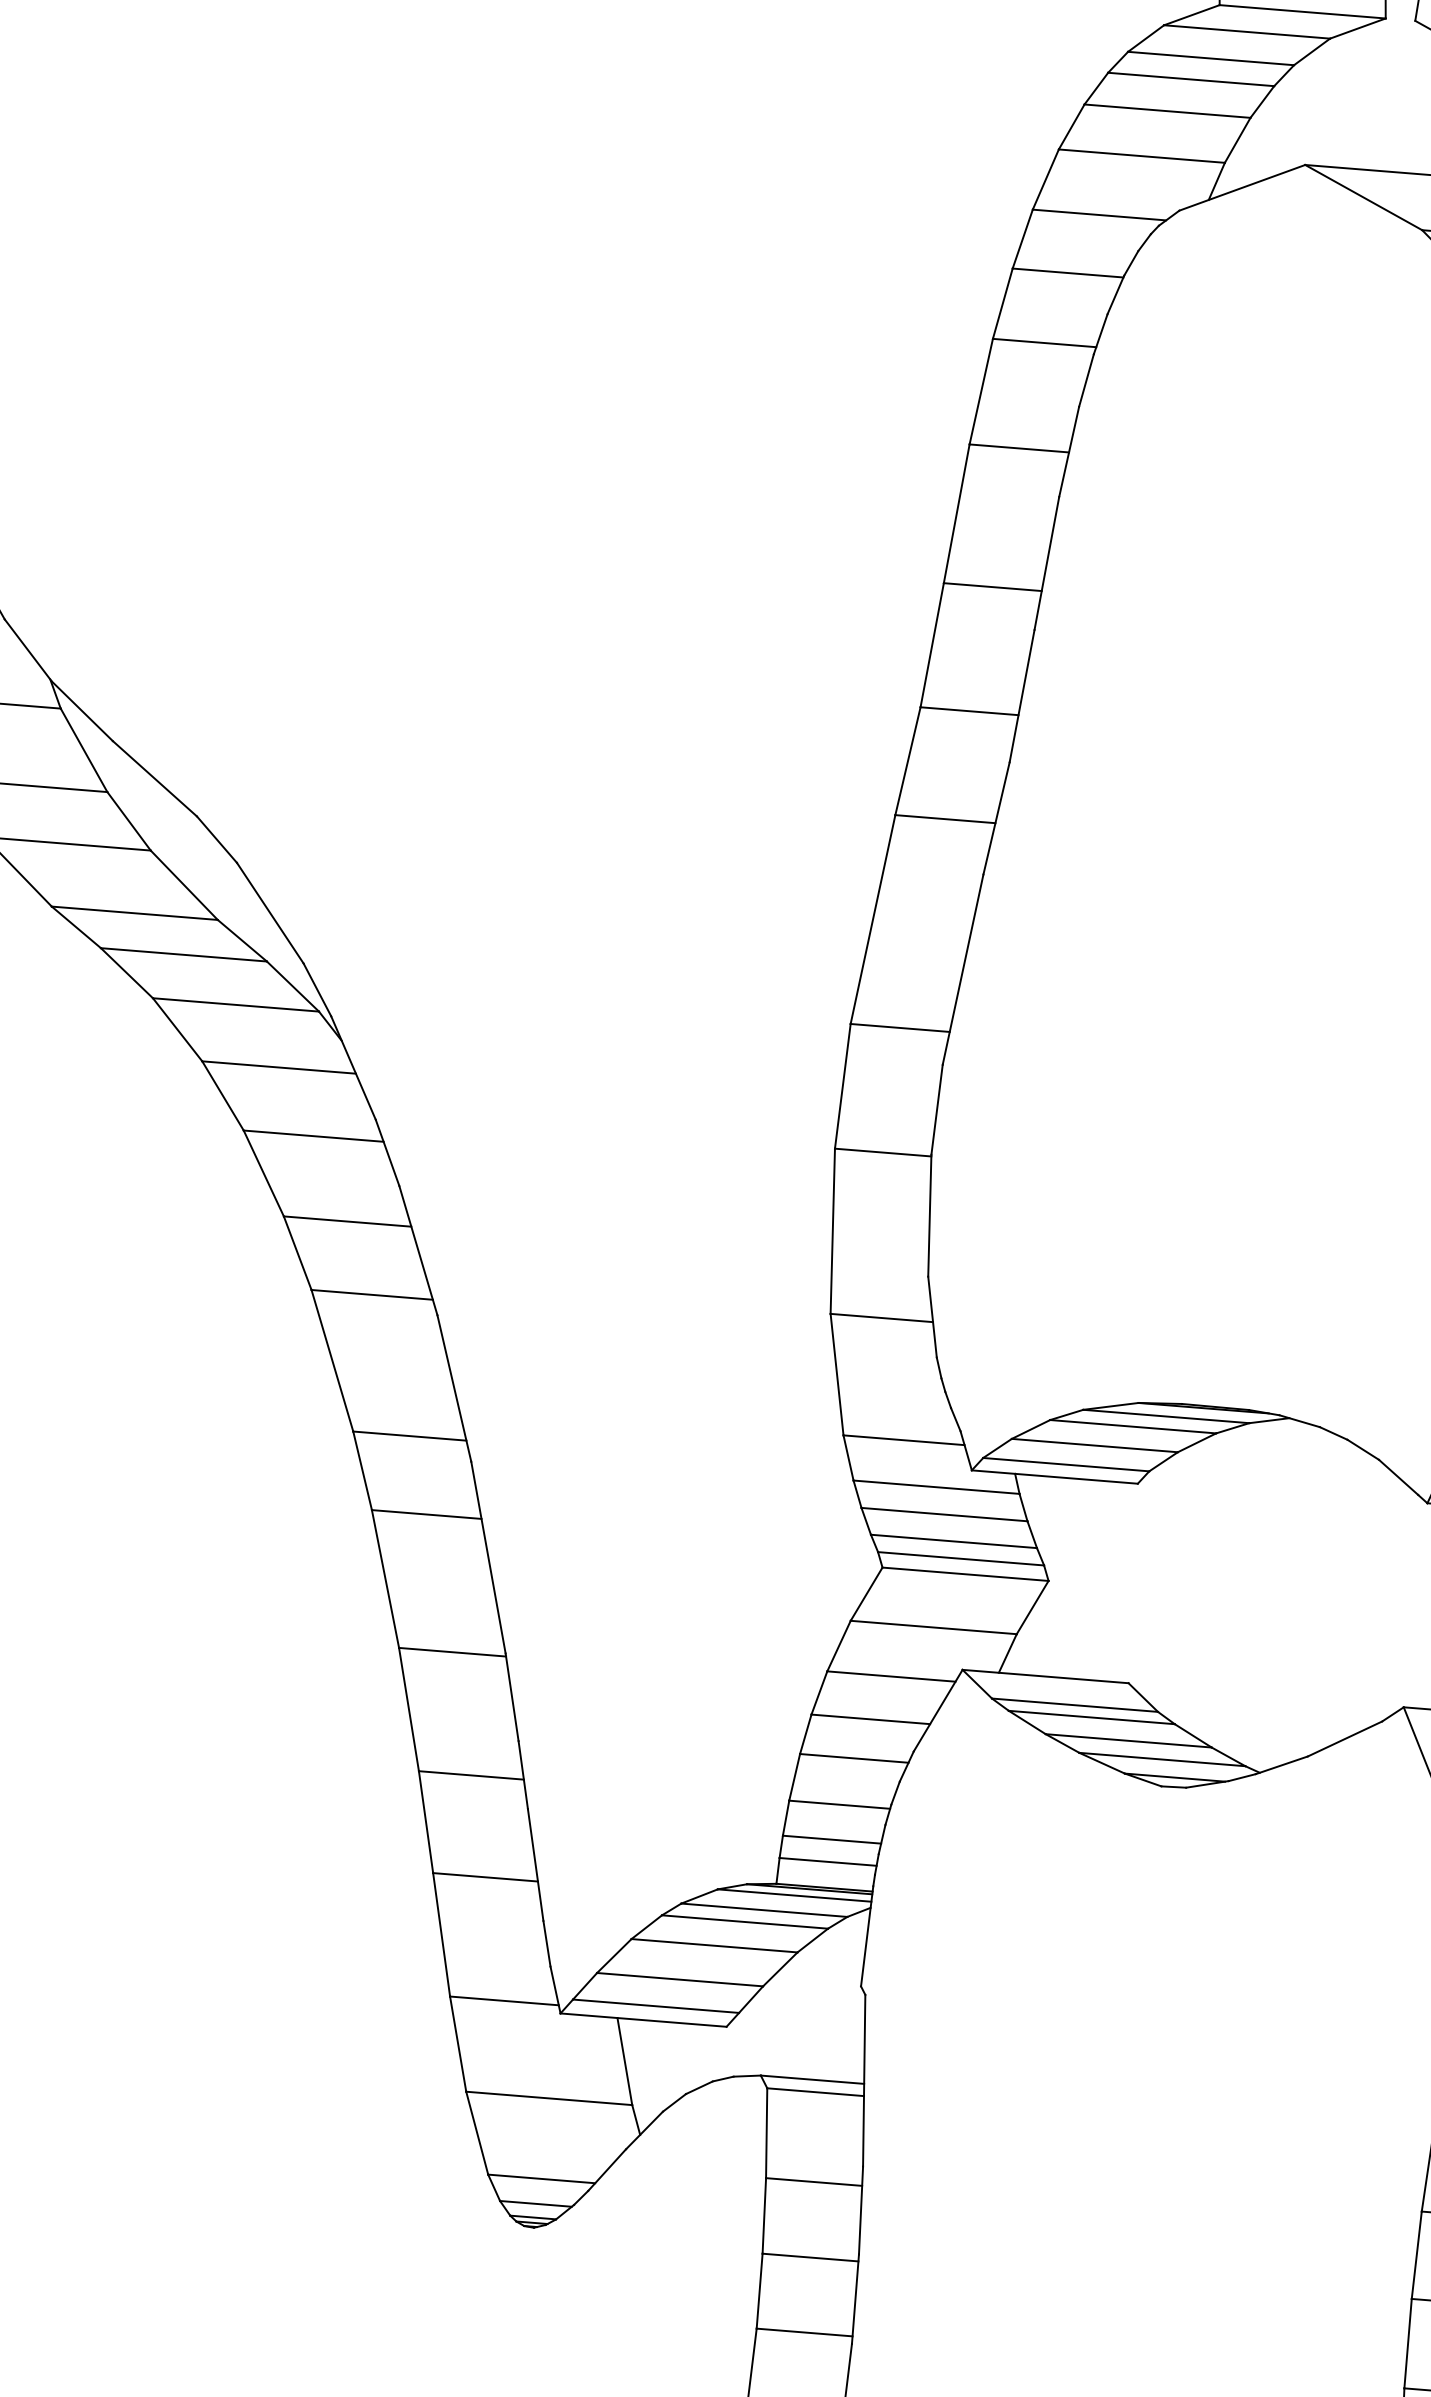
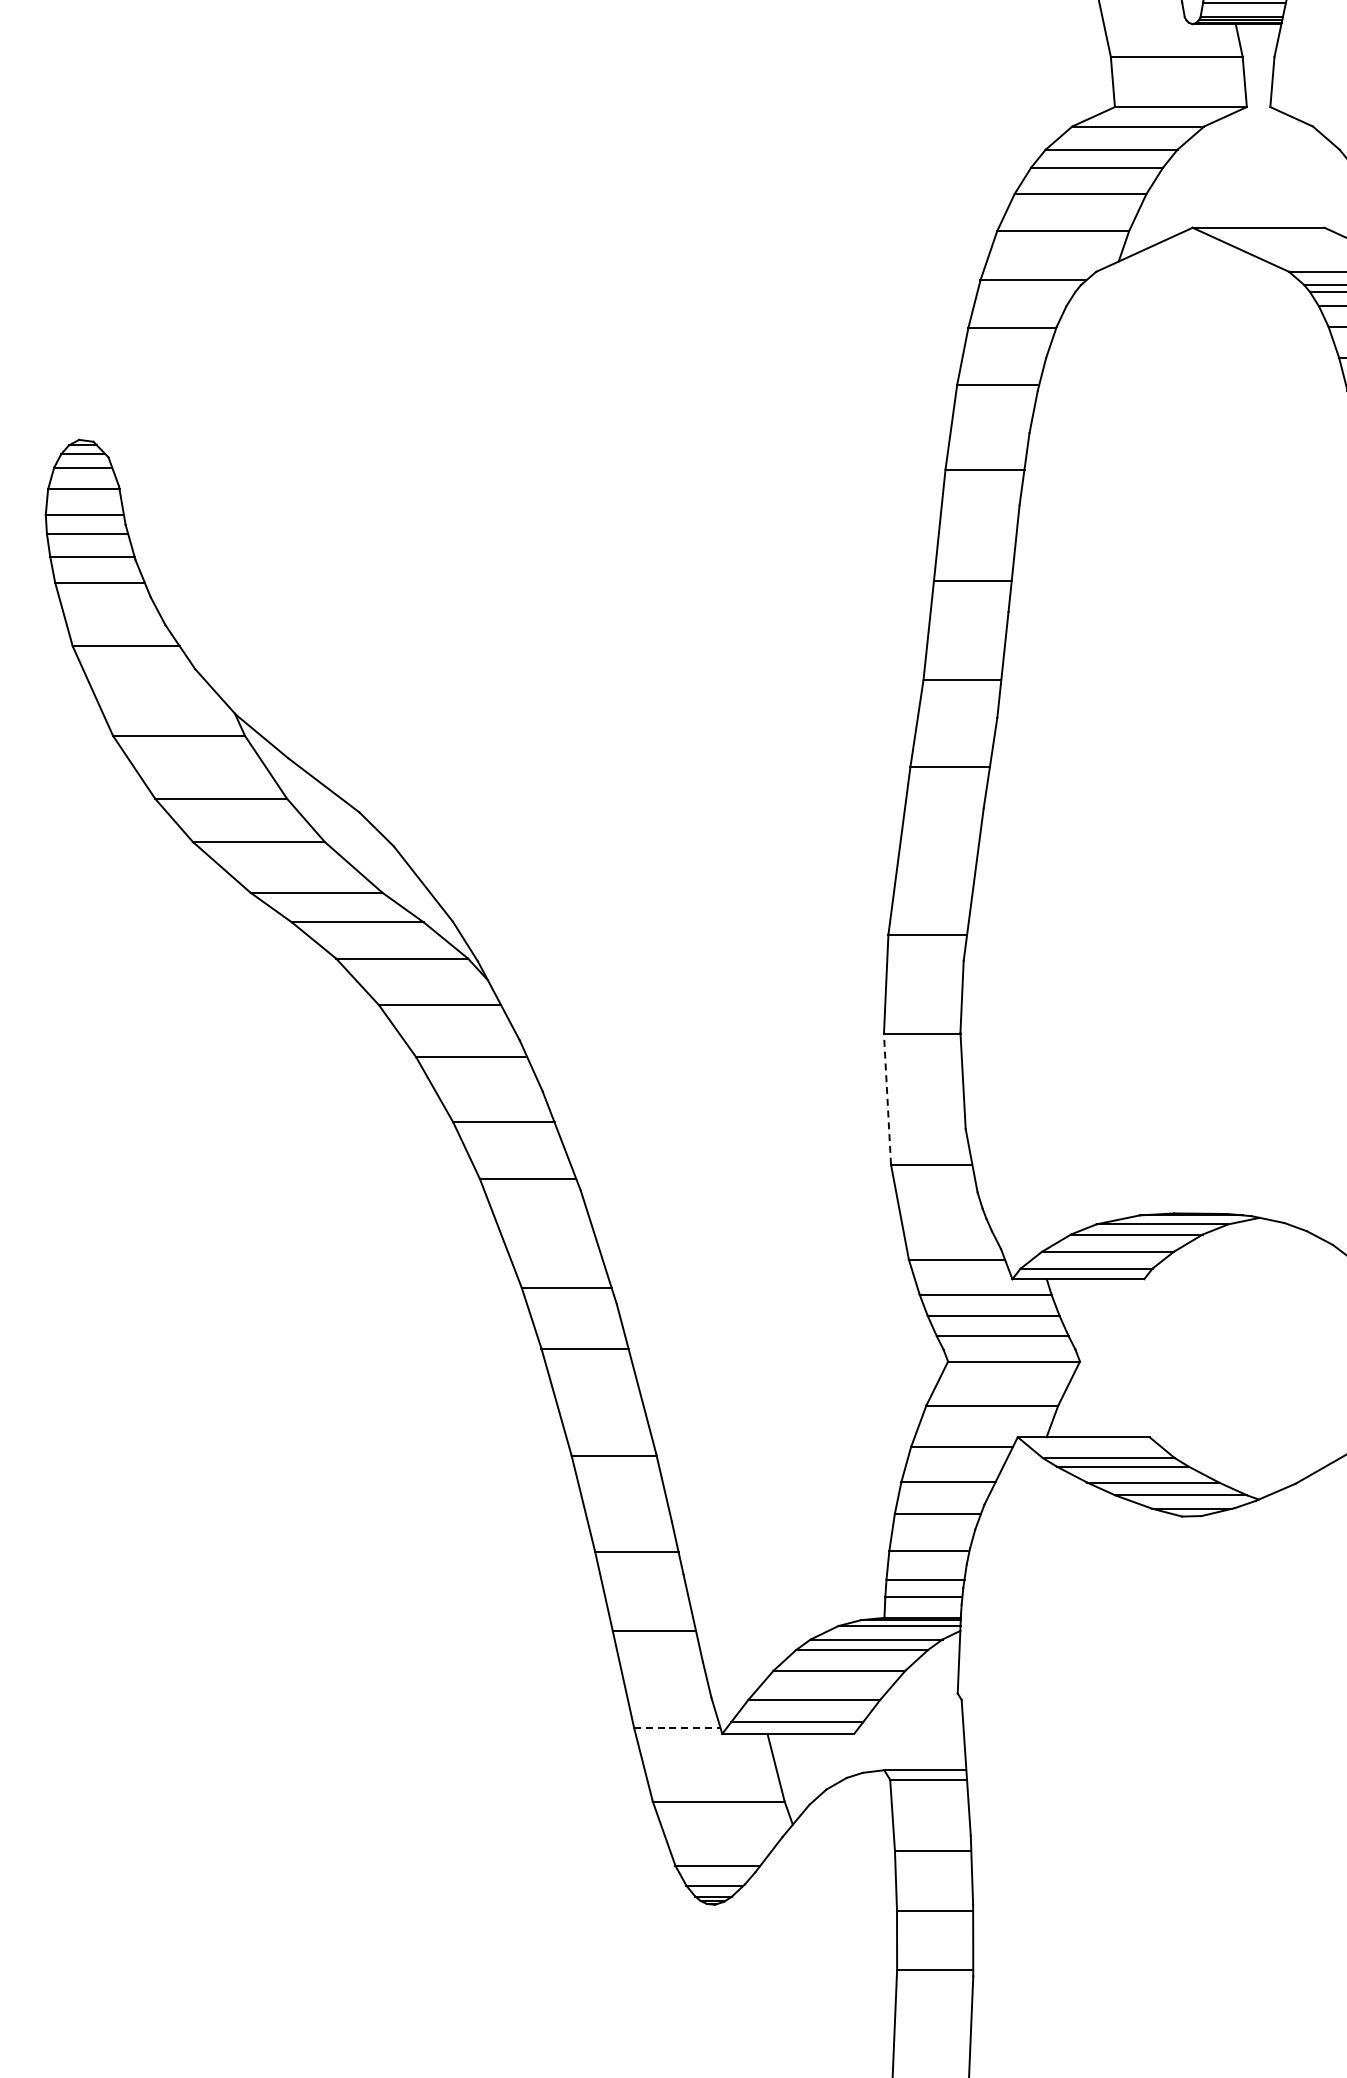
line: (832, 1230) -> (887, 1098), solid -> dashed
line: (961, 1558) -> (1009, 1349), removed
line: (504, 2000) -> (677, 1727), solid -> dashed

